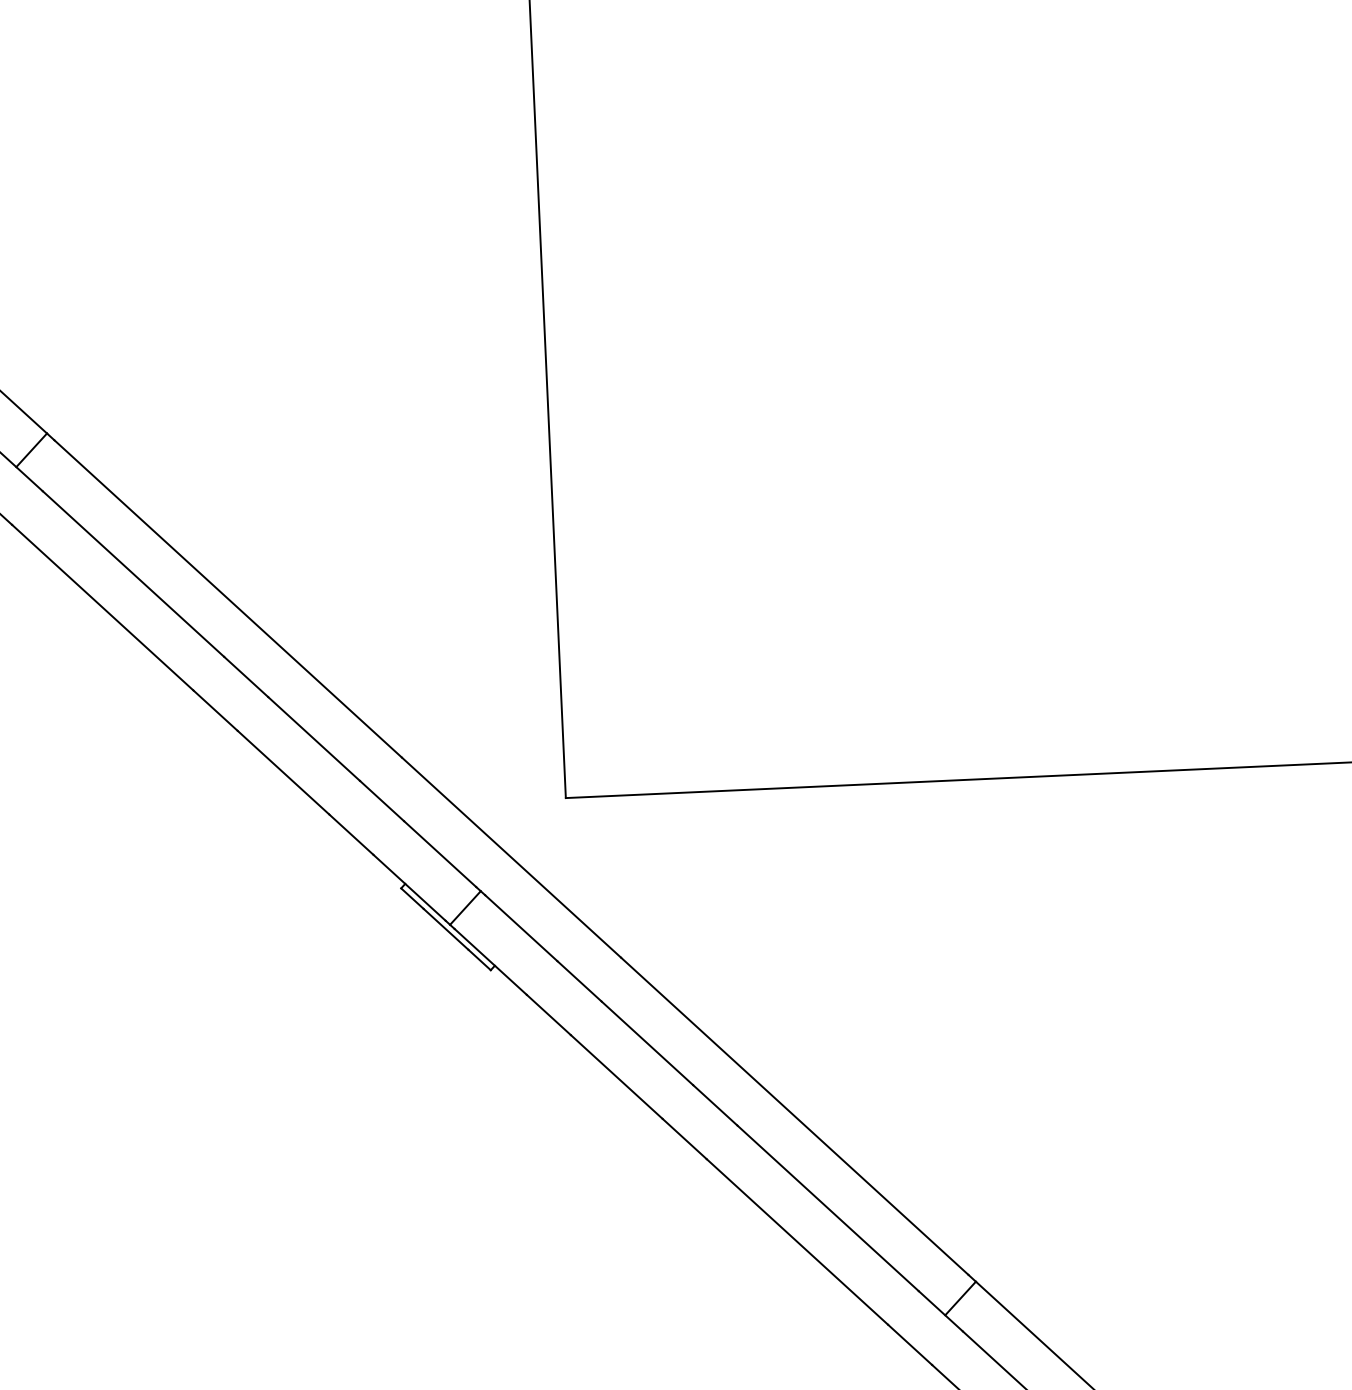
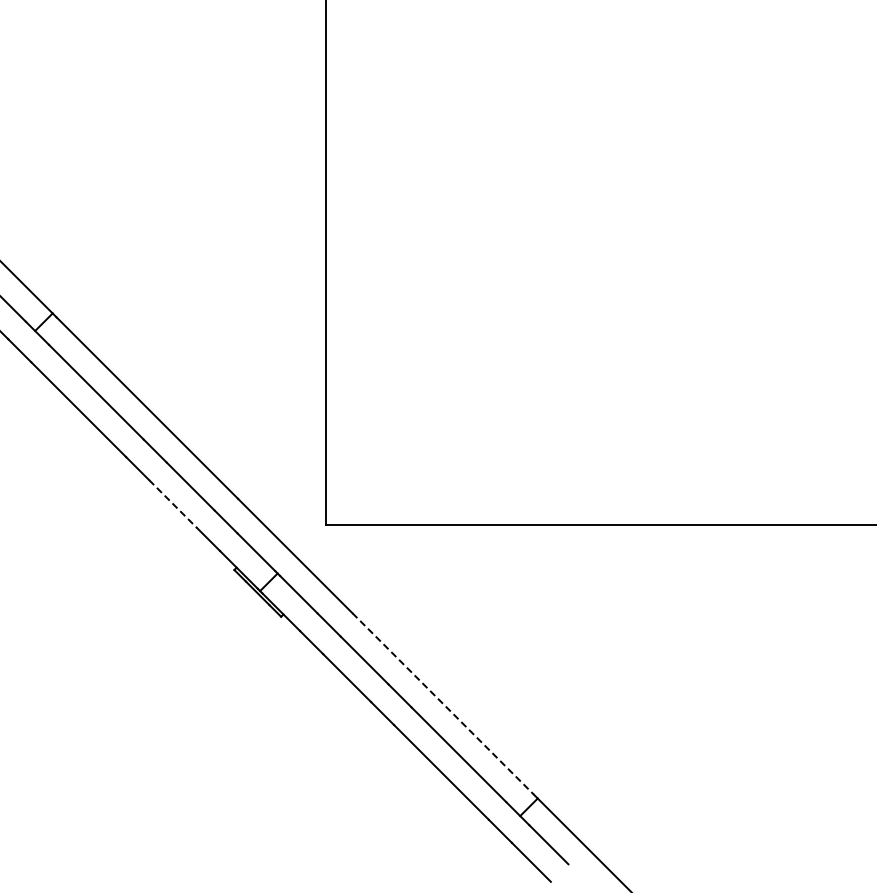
line: (284, 773) -> (173, 504), solid -> dashed
line: (795, 1117) -> (443, 704), solid -> dashed

